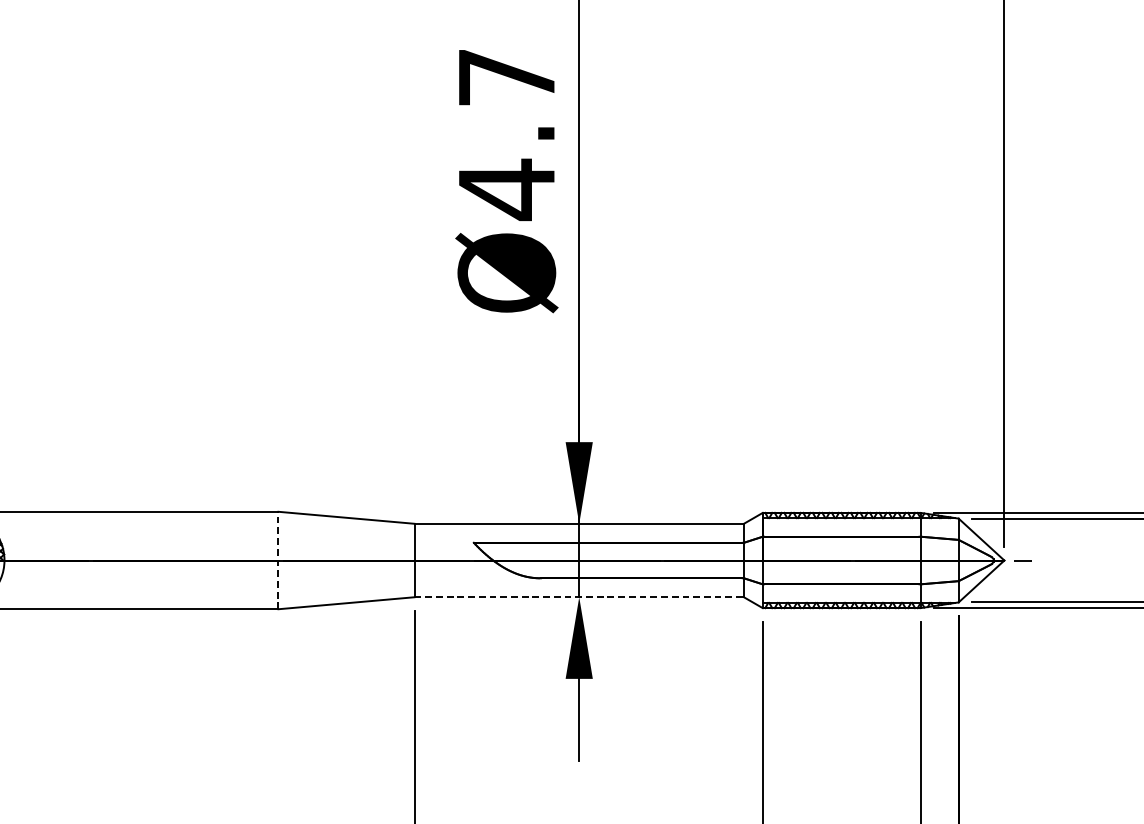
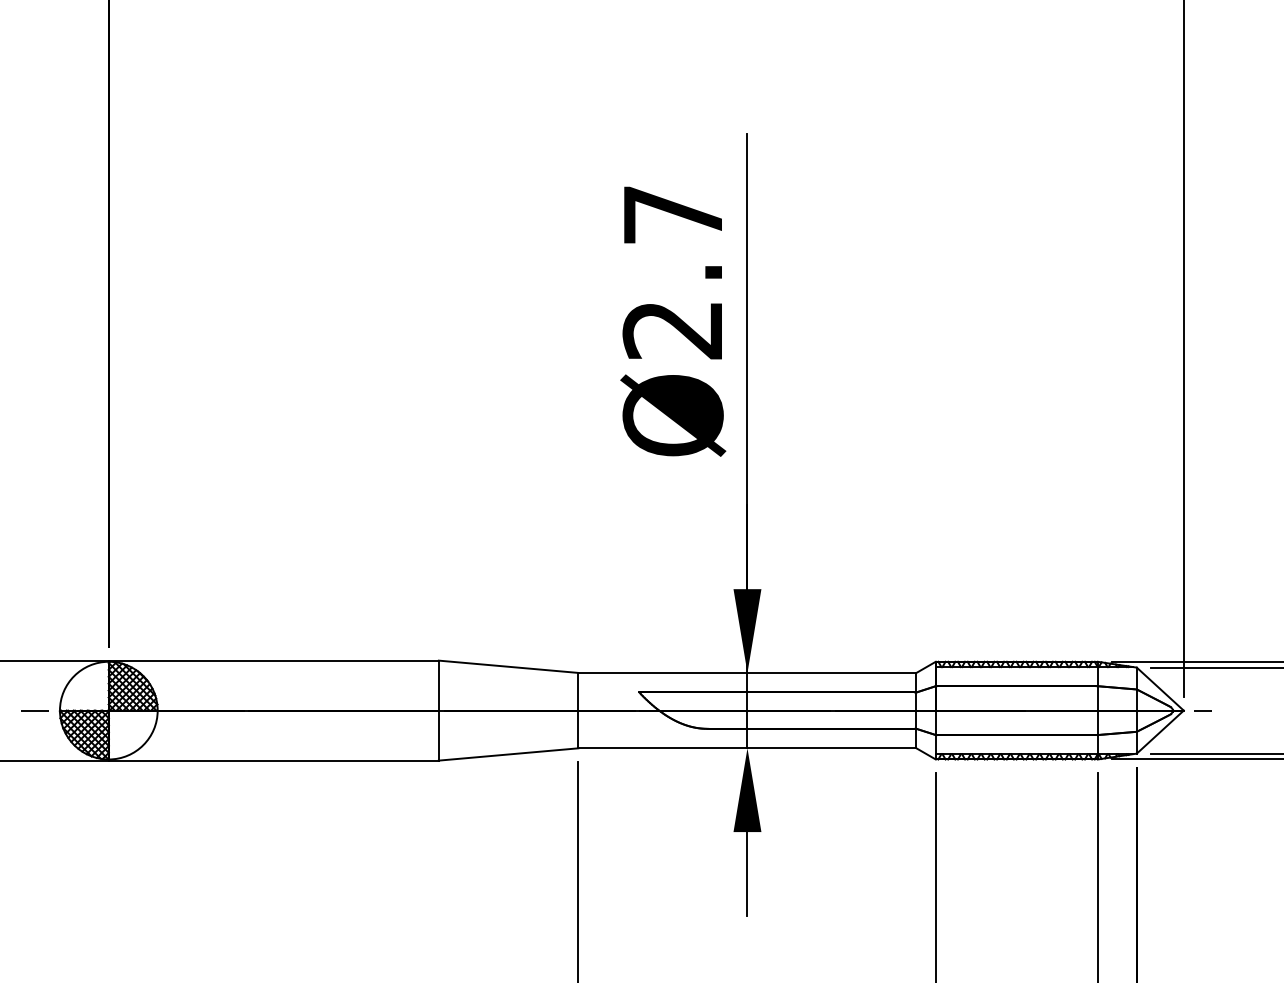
text: (505, 190) -> (671, 330), Ø4.7 -> Ø2.7
line: (278, 560) -> (438, 710), dashed -> solid
line: (579, 597) -> (747, 748), dashed -> solid

